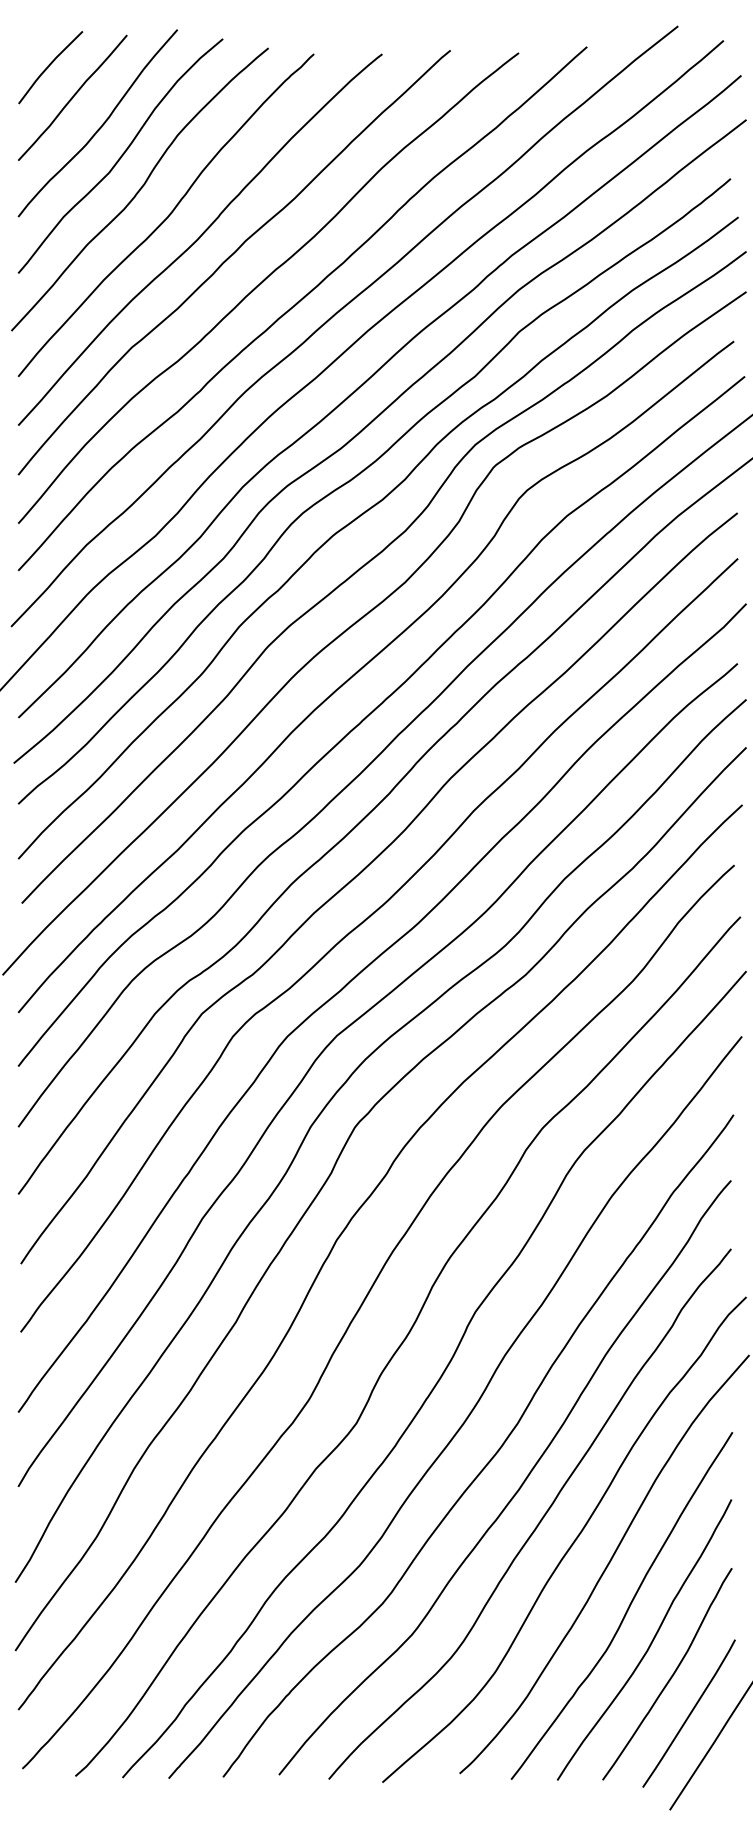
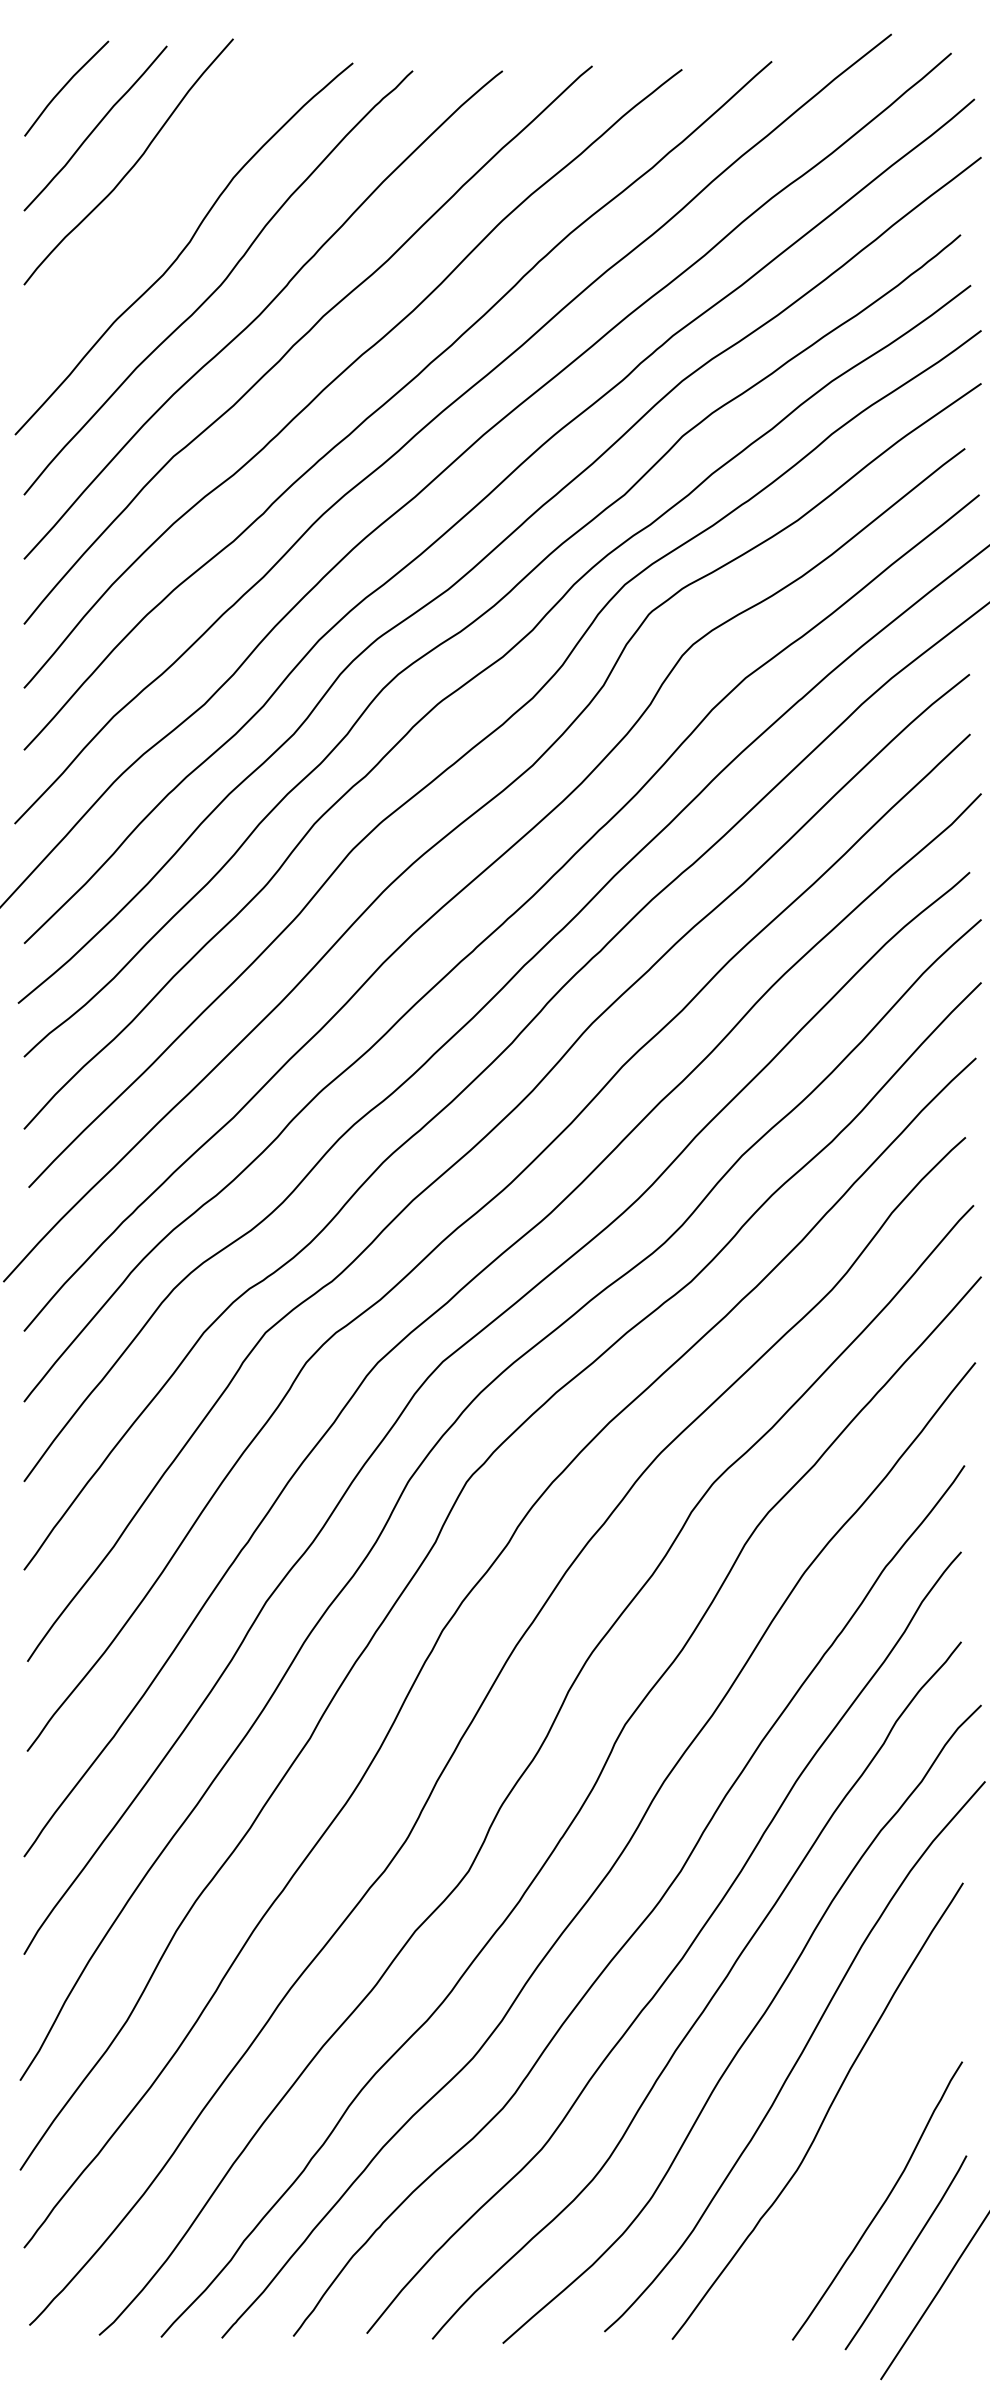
curve: (121, 155) -> (159, 204), removed
curve: (650, 1642) -> (855, 2159), removed

